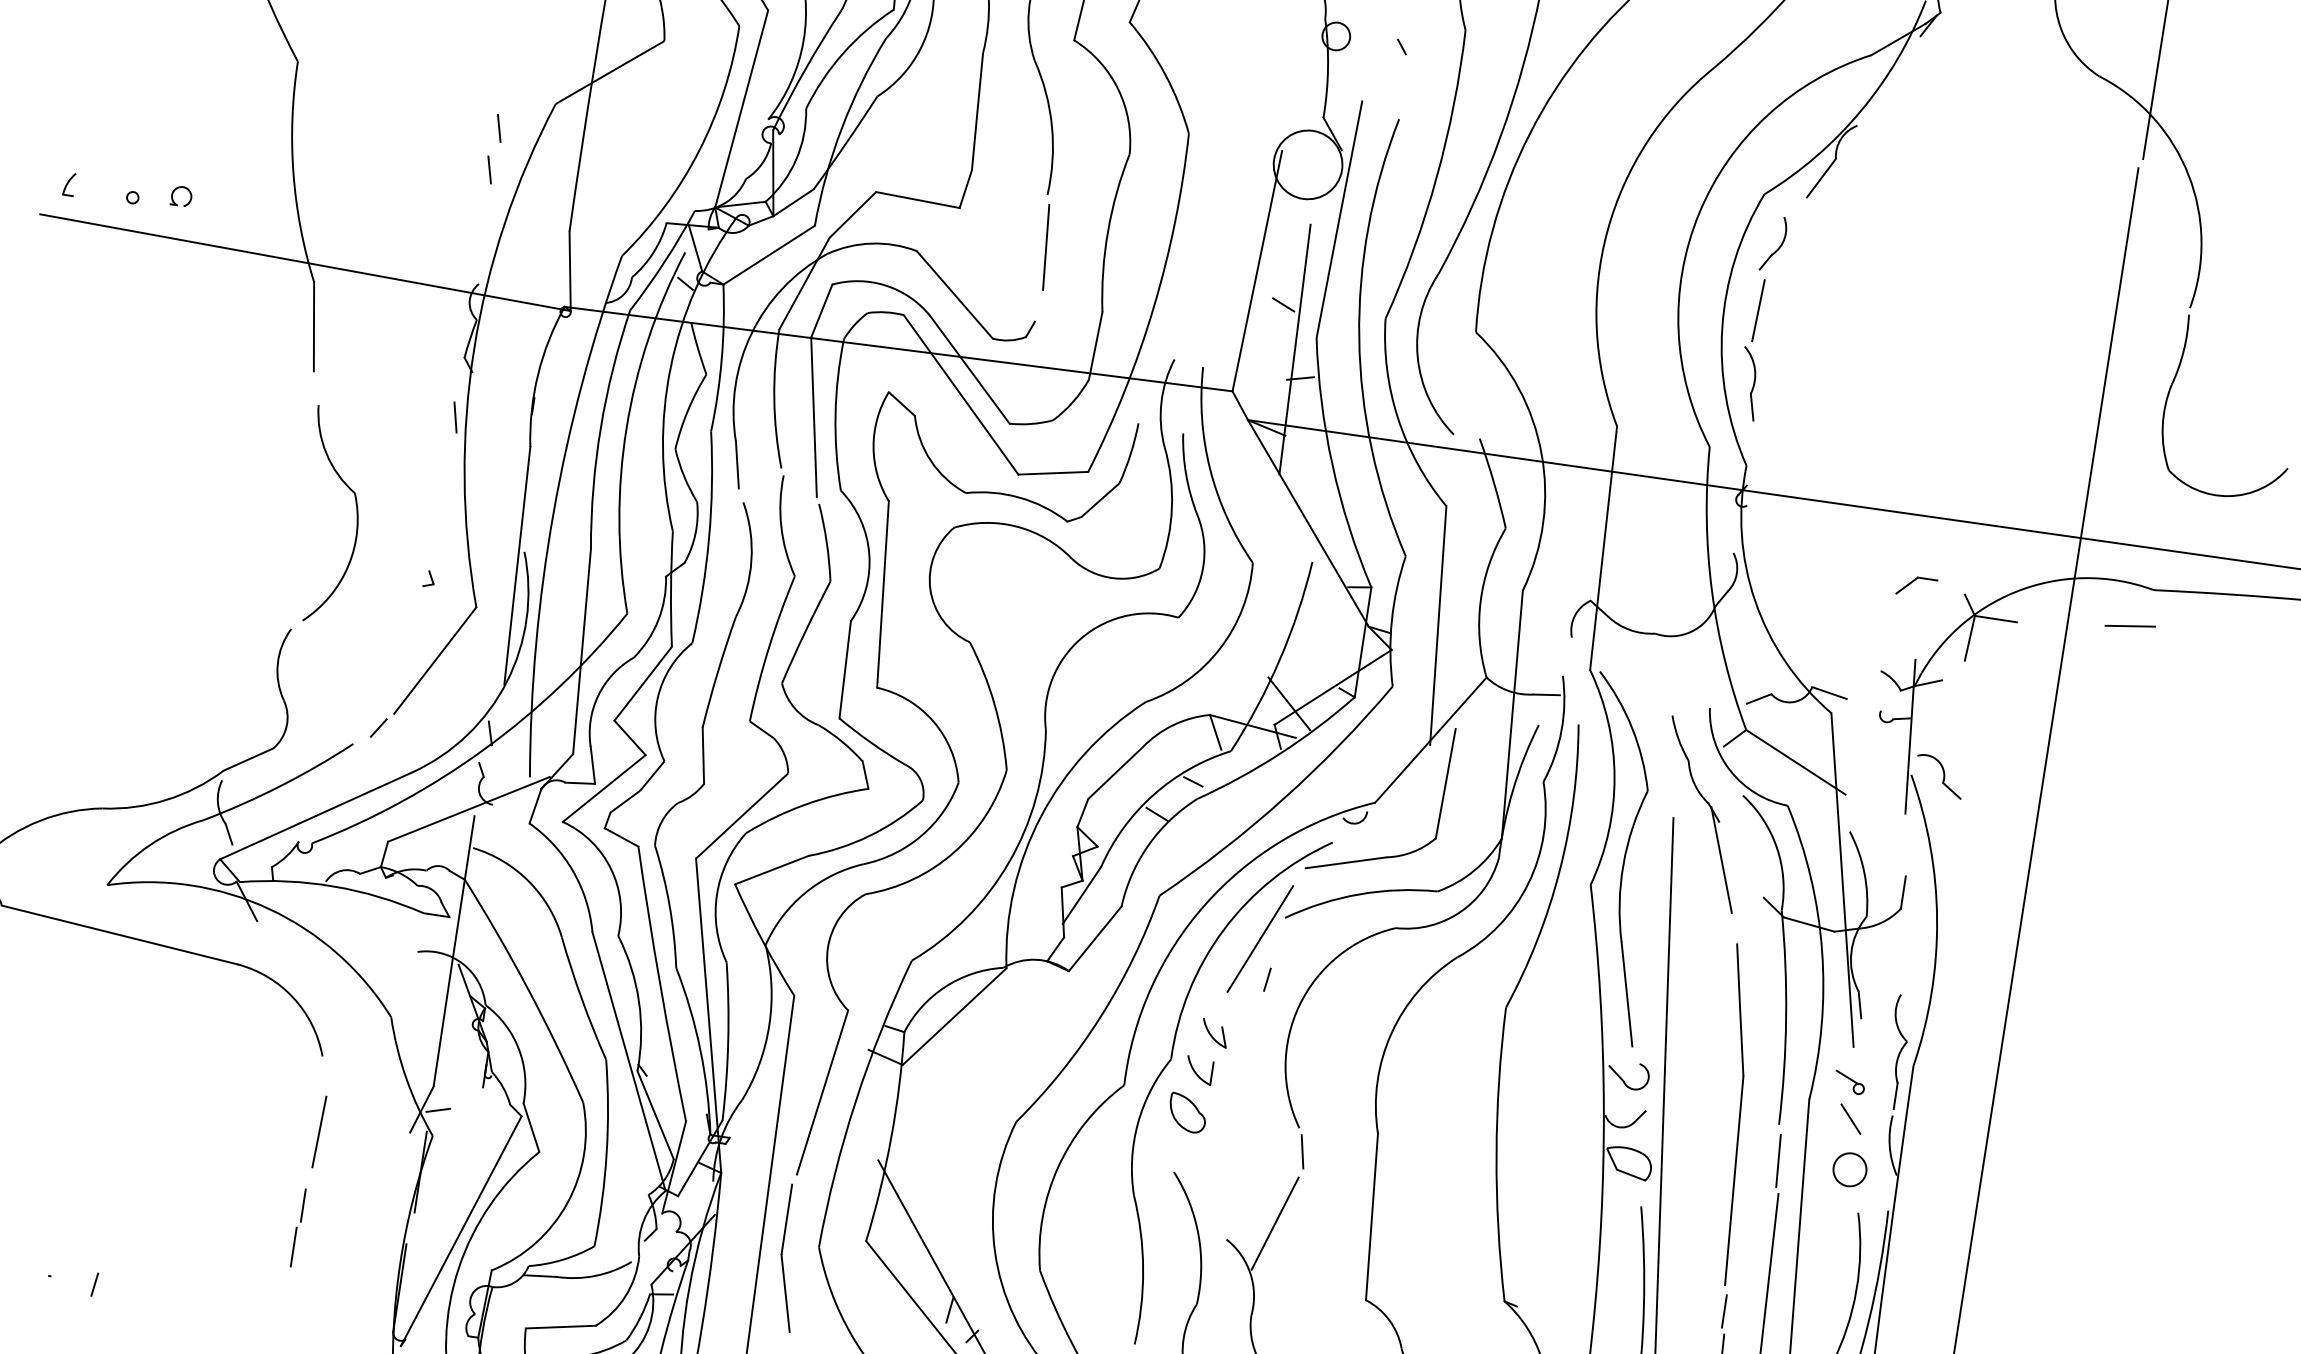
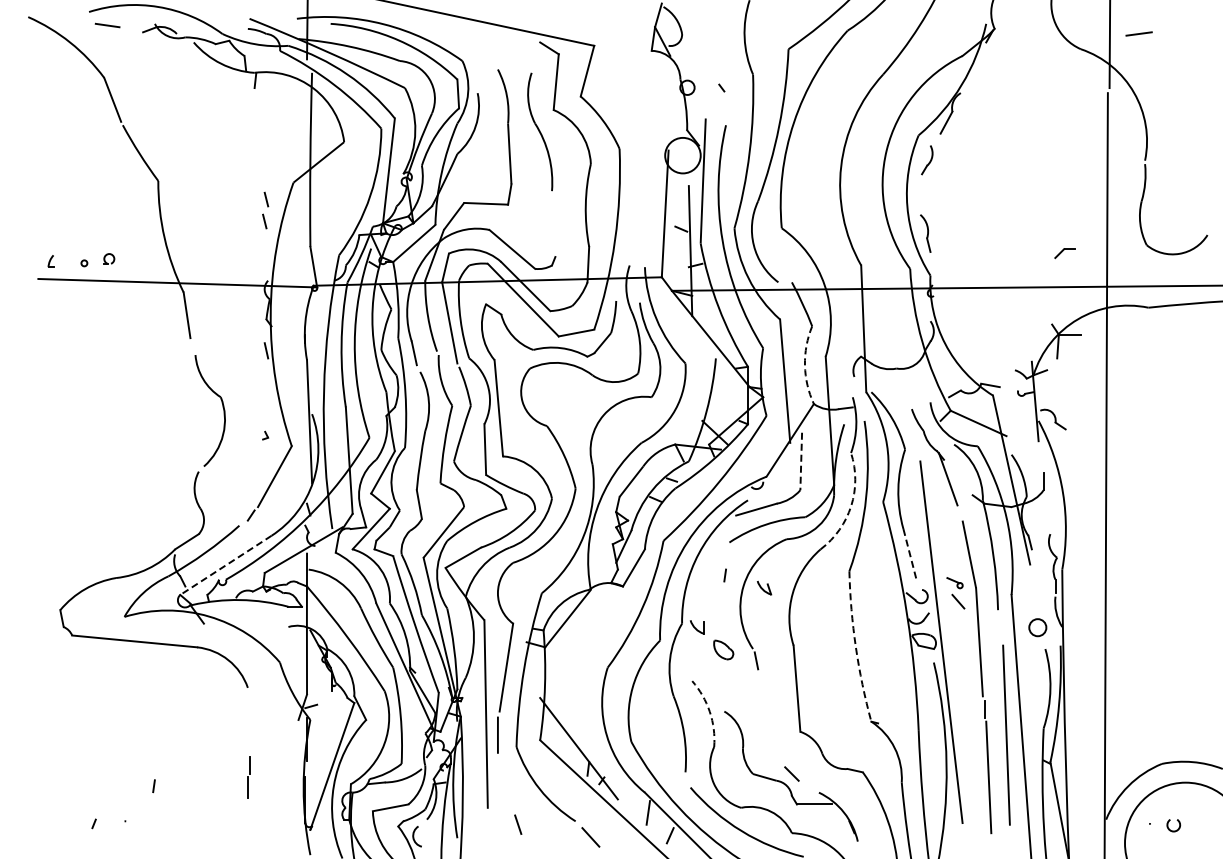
line: (1046, 248) -> (555, 218), removed
line: (1758, 310) -> (924, 195), removed
part: (1915, 586) -> (1064, 253), moved
arc: (1479, 601) -> (804, 365), solid -> dashed
line: (2129, 625) -> (1138, 33), moved
line: (1446, 783) -> (801, 461), solid -> dashed
line: (315, 816) -> (225, 565), solid -> dashed
arc: (1528, 884) -> (851, 506), solid -> dashed
line: (1260, 937) -> (718, 554), removed
line: (1627, 995) -> (910, 555), solid -> dashed
part: (1215, 1032) -> (764, 587), moved
part: (1847, 1102) -> (955, 593), moved
part: (1187, 1112) -> (723, 649), moved
line: (318, 1131) -> (251, 726), removed
arc: (1495, 1154) -> (855, 647), solid -> dashed
line: (1778, 1160) -> (1000, 628), removed
line: (1274, 1223) -> (747, 699), removed
arc: (1198, 1235) -> (709, 711), solid -> dashed
line: (93, 1285) -> (153, 786), moved
line: (784, 1291) -> (502, 772), removed

